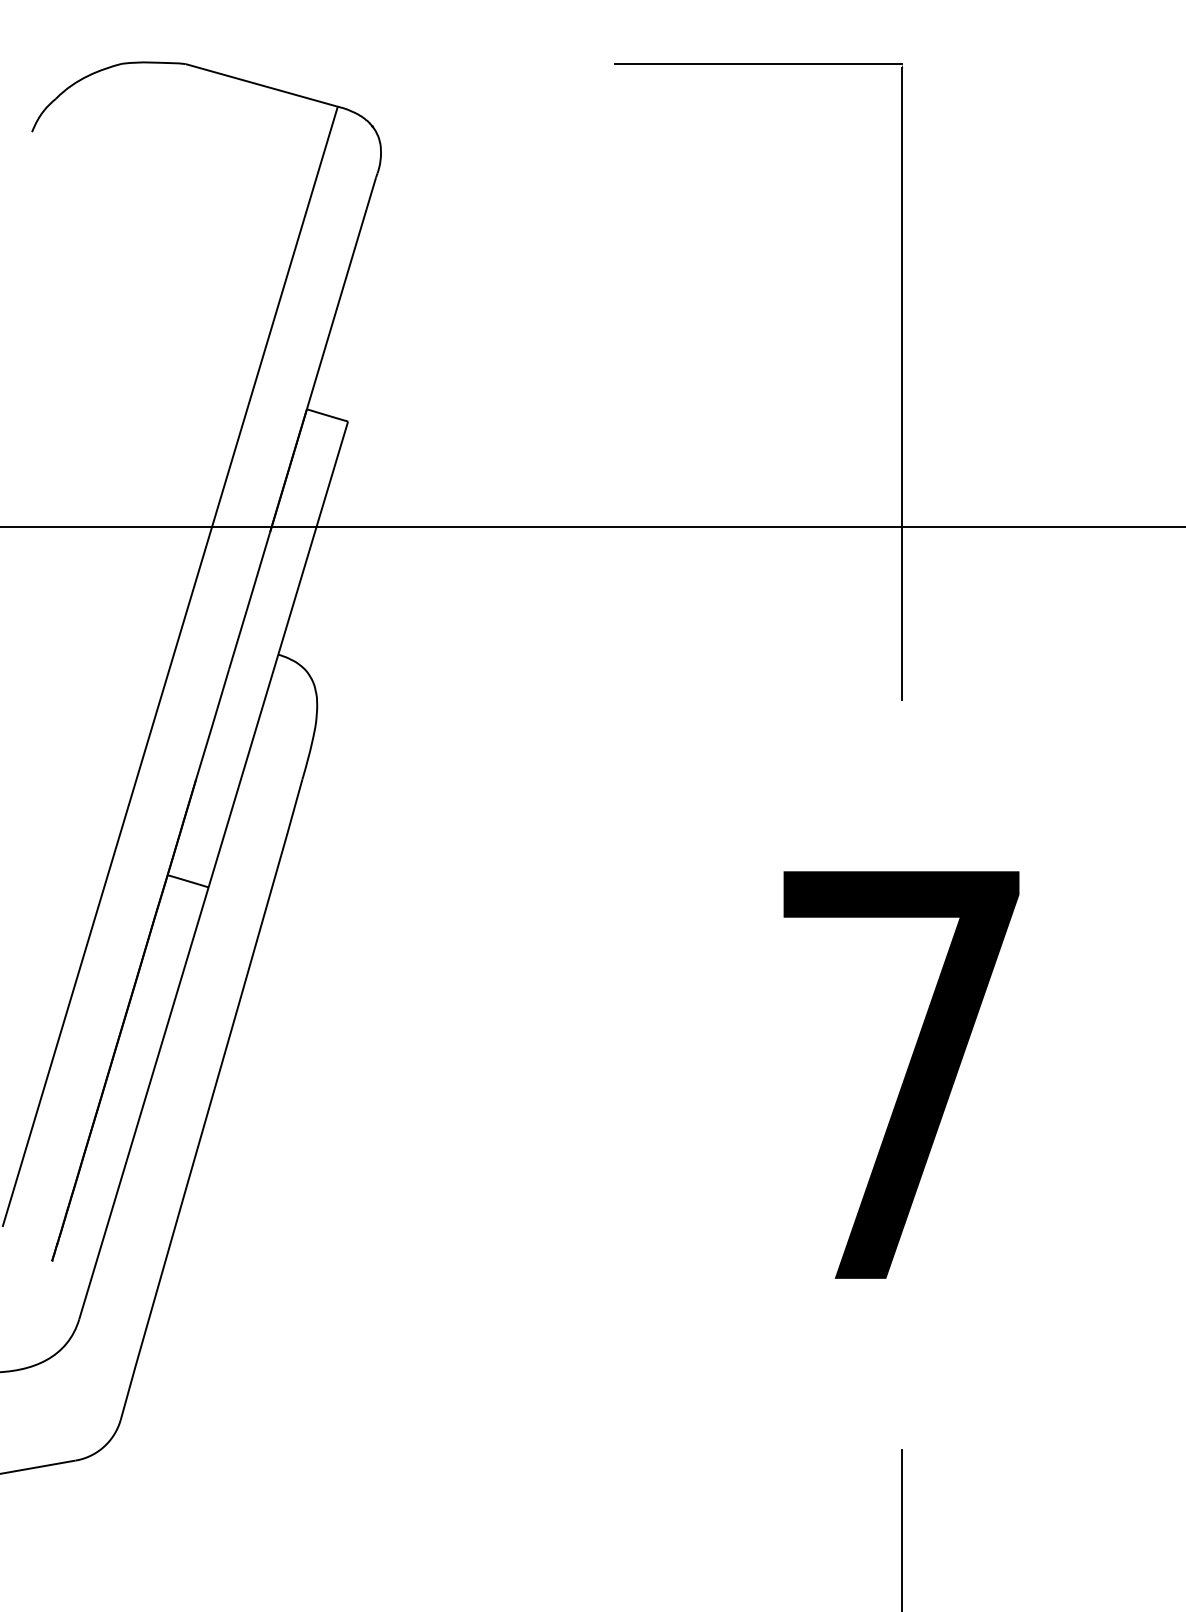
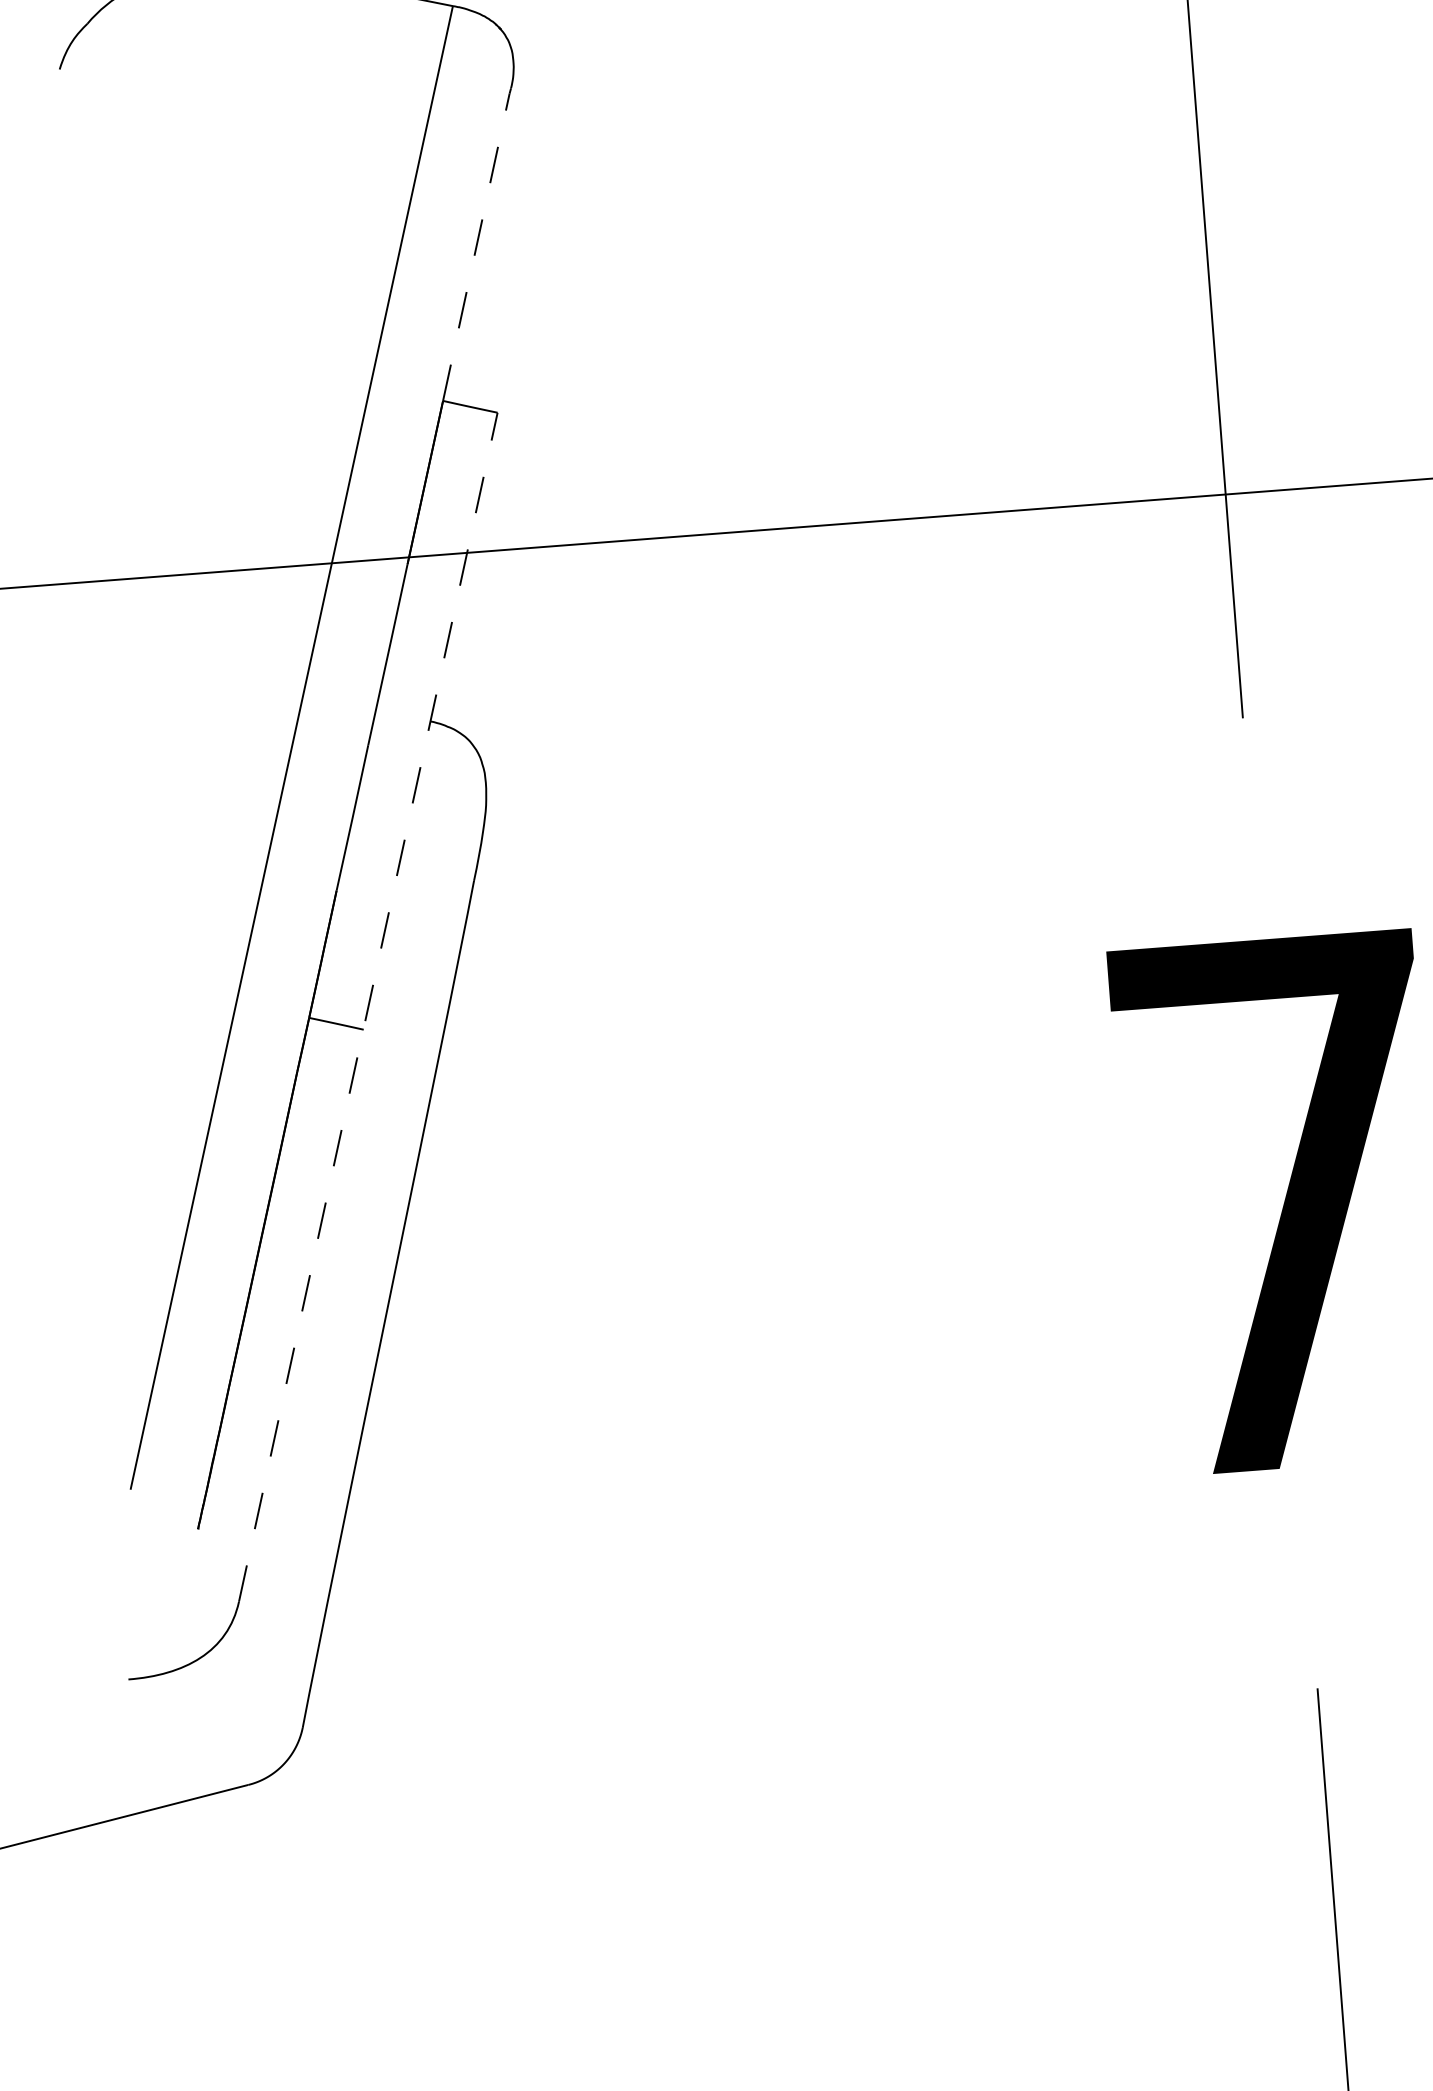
line: (341, 292) -> (476, 246), solid -> dashed
line: (213, 870) -> (368, 1007), solid -> dashed

